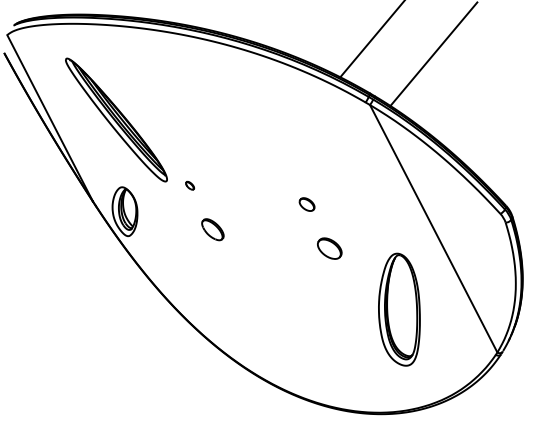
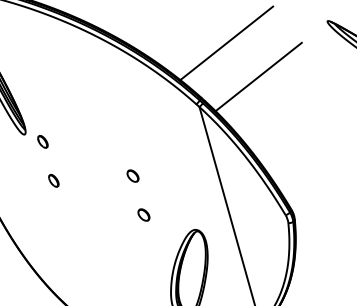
part: (189, 185) -> (42, 141), size x1.67
part: (212, 229) -> (53, 180), size x0.62
part: (329, 248) -> (143, 214), size x0.62

